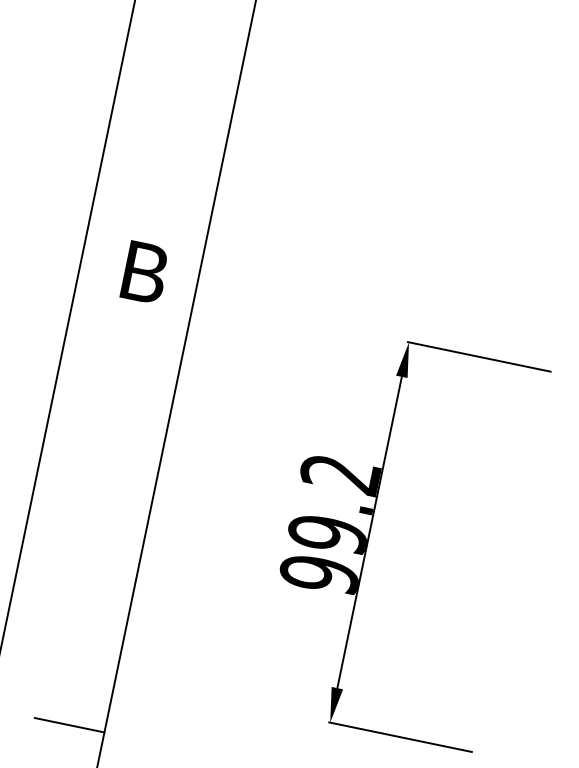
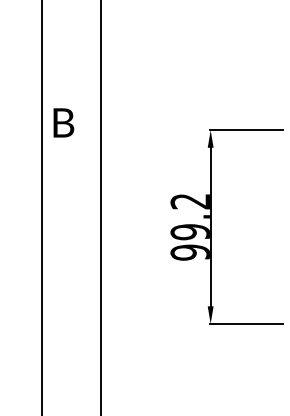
text: (144, 271) -> (63, 122), moved
line: (69, 725) -> (83, 351), removed

